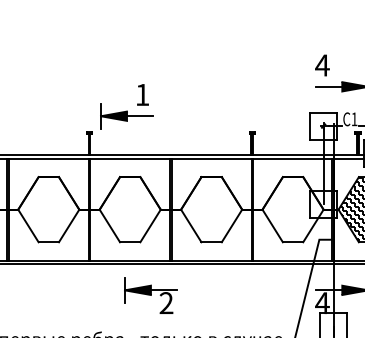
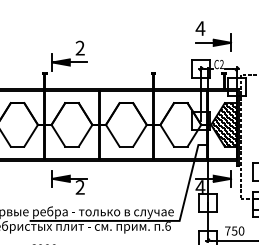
text: (141, 93) -> (79, 47), 1 -> 2
text: (353, 117) -> (221, 63), 1 -> 2
part: (150, 295) -> (69, 182), moved

